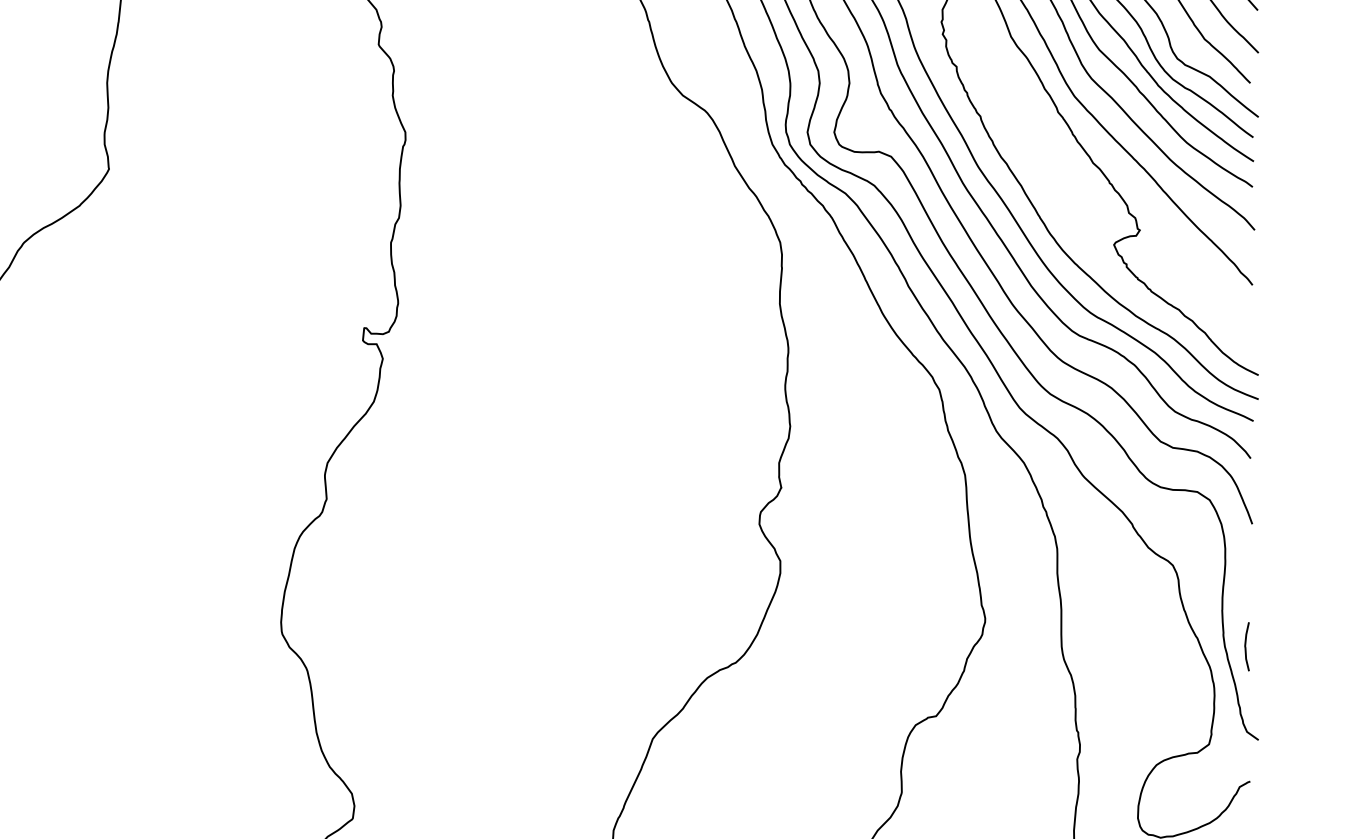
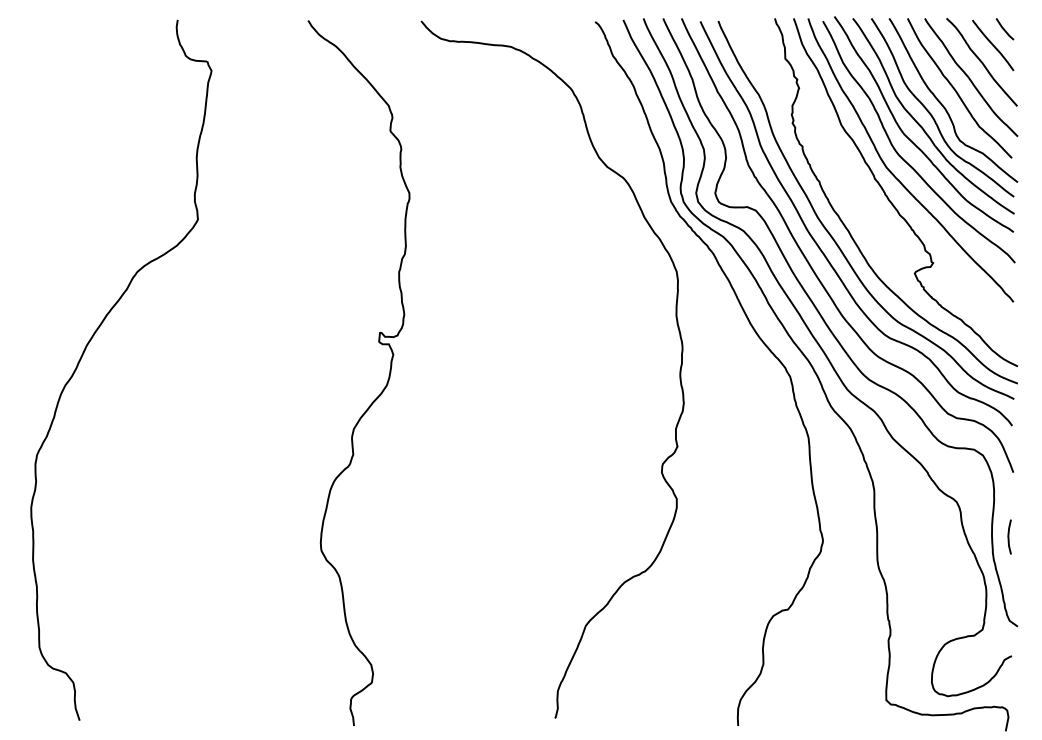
curve: (1246, 645) -> (1009, 536), moved

